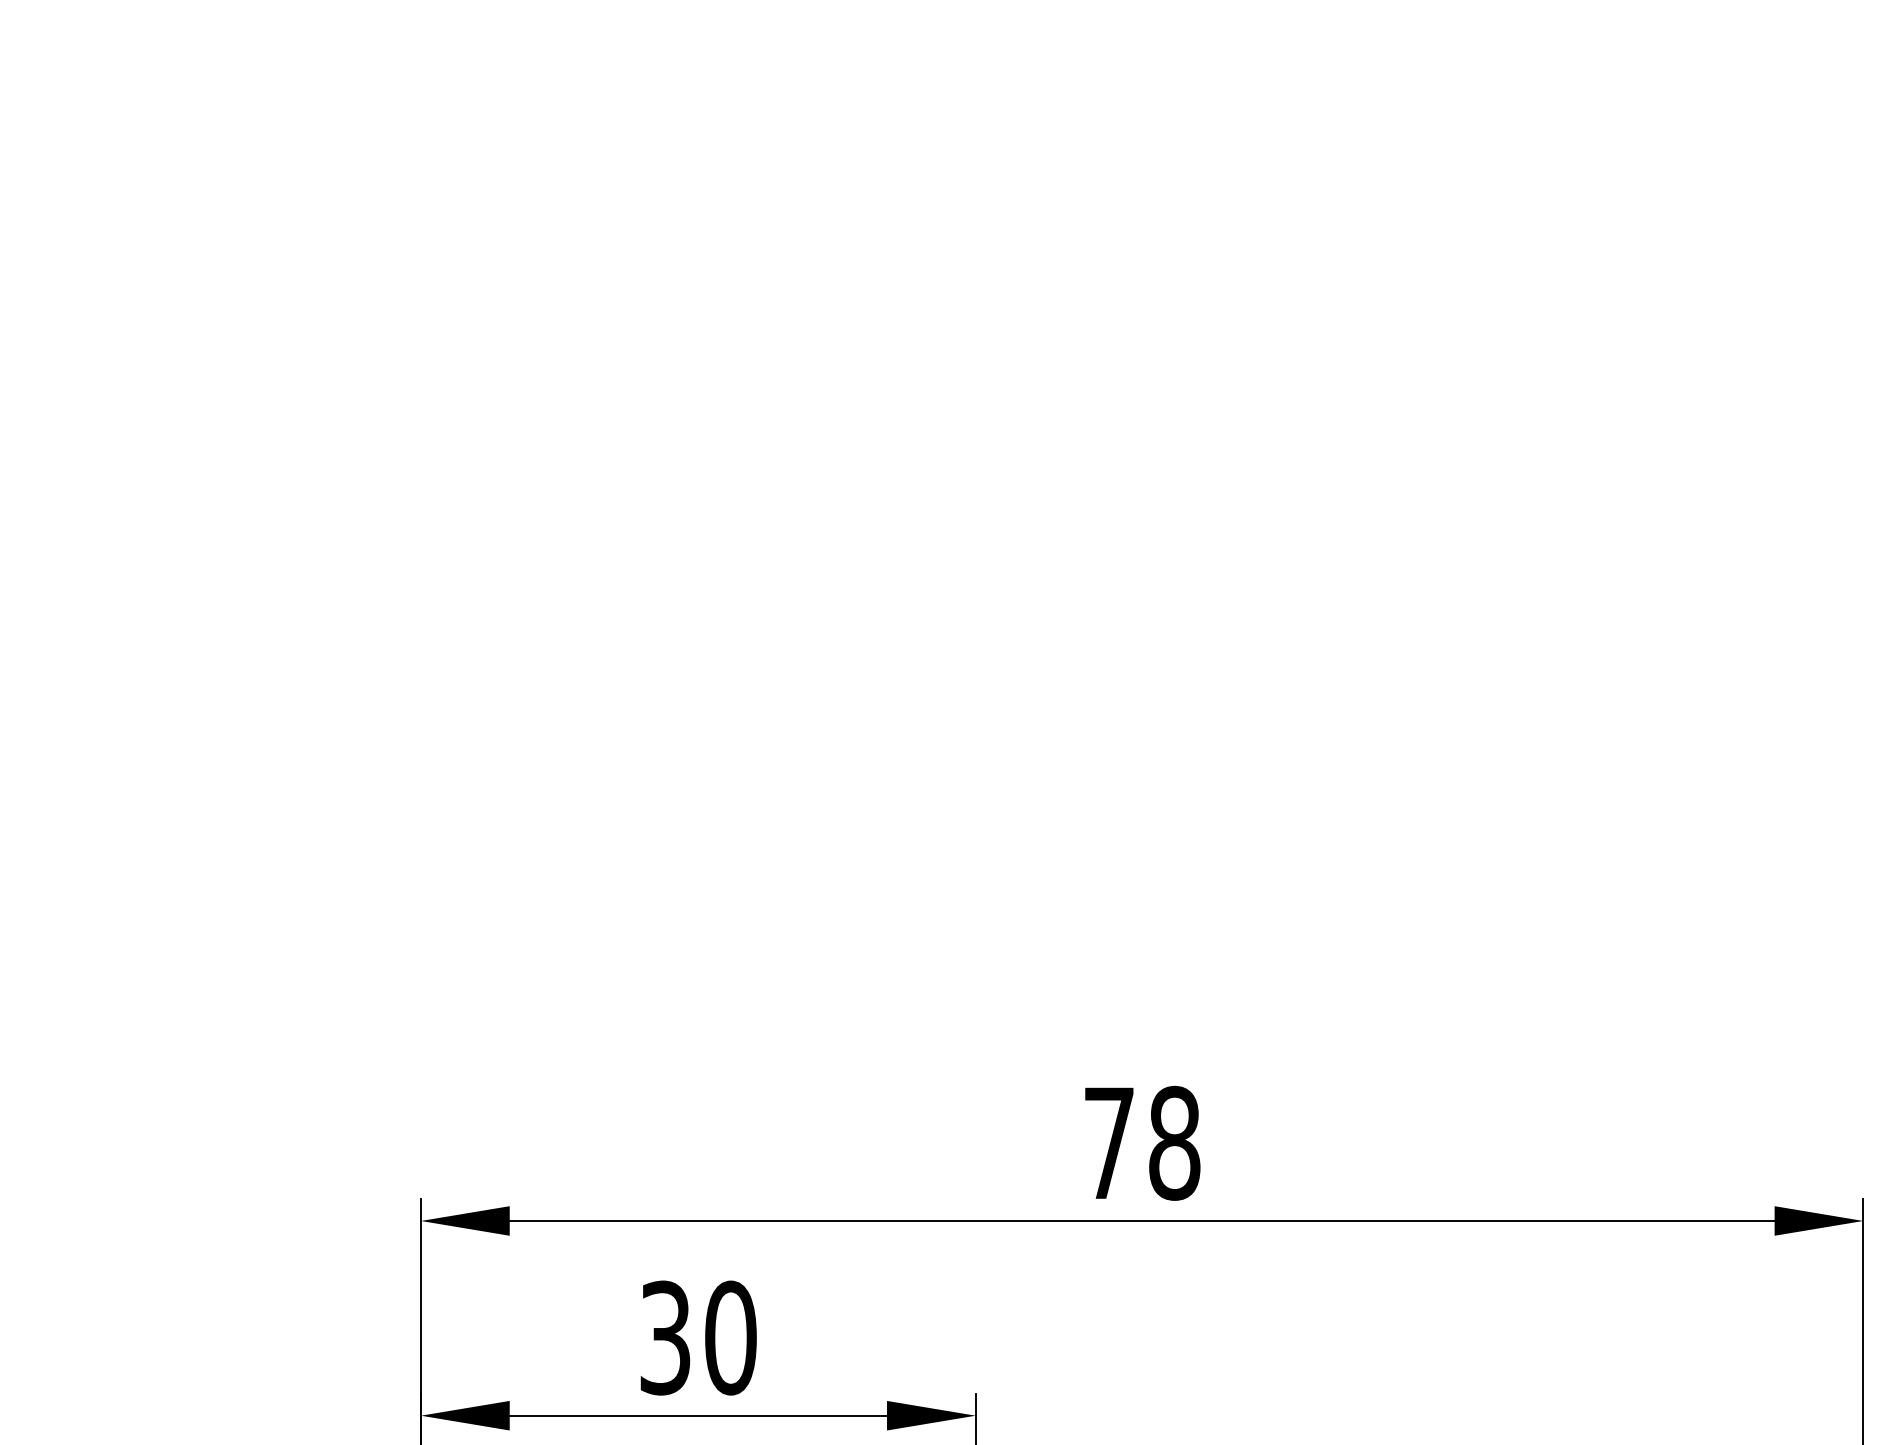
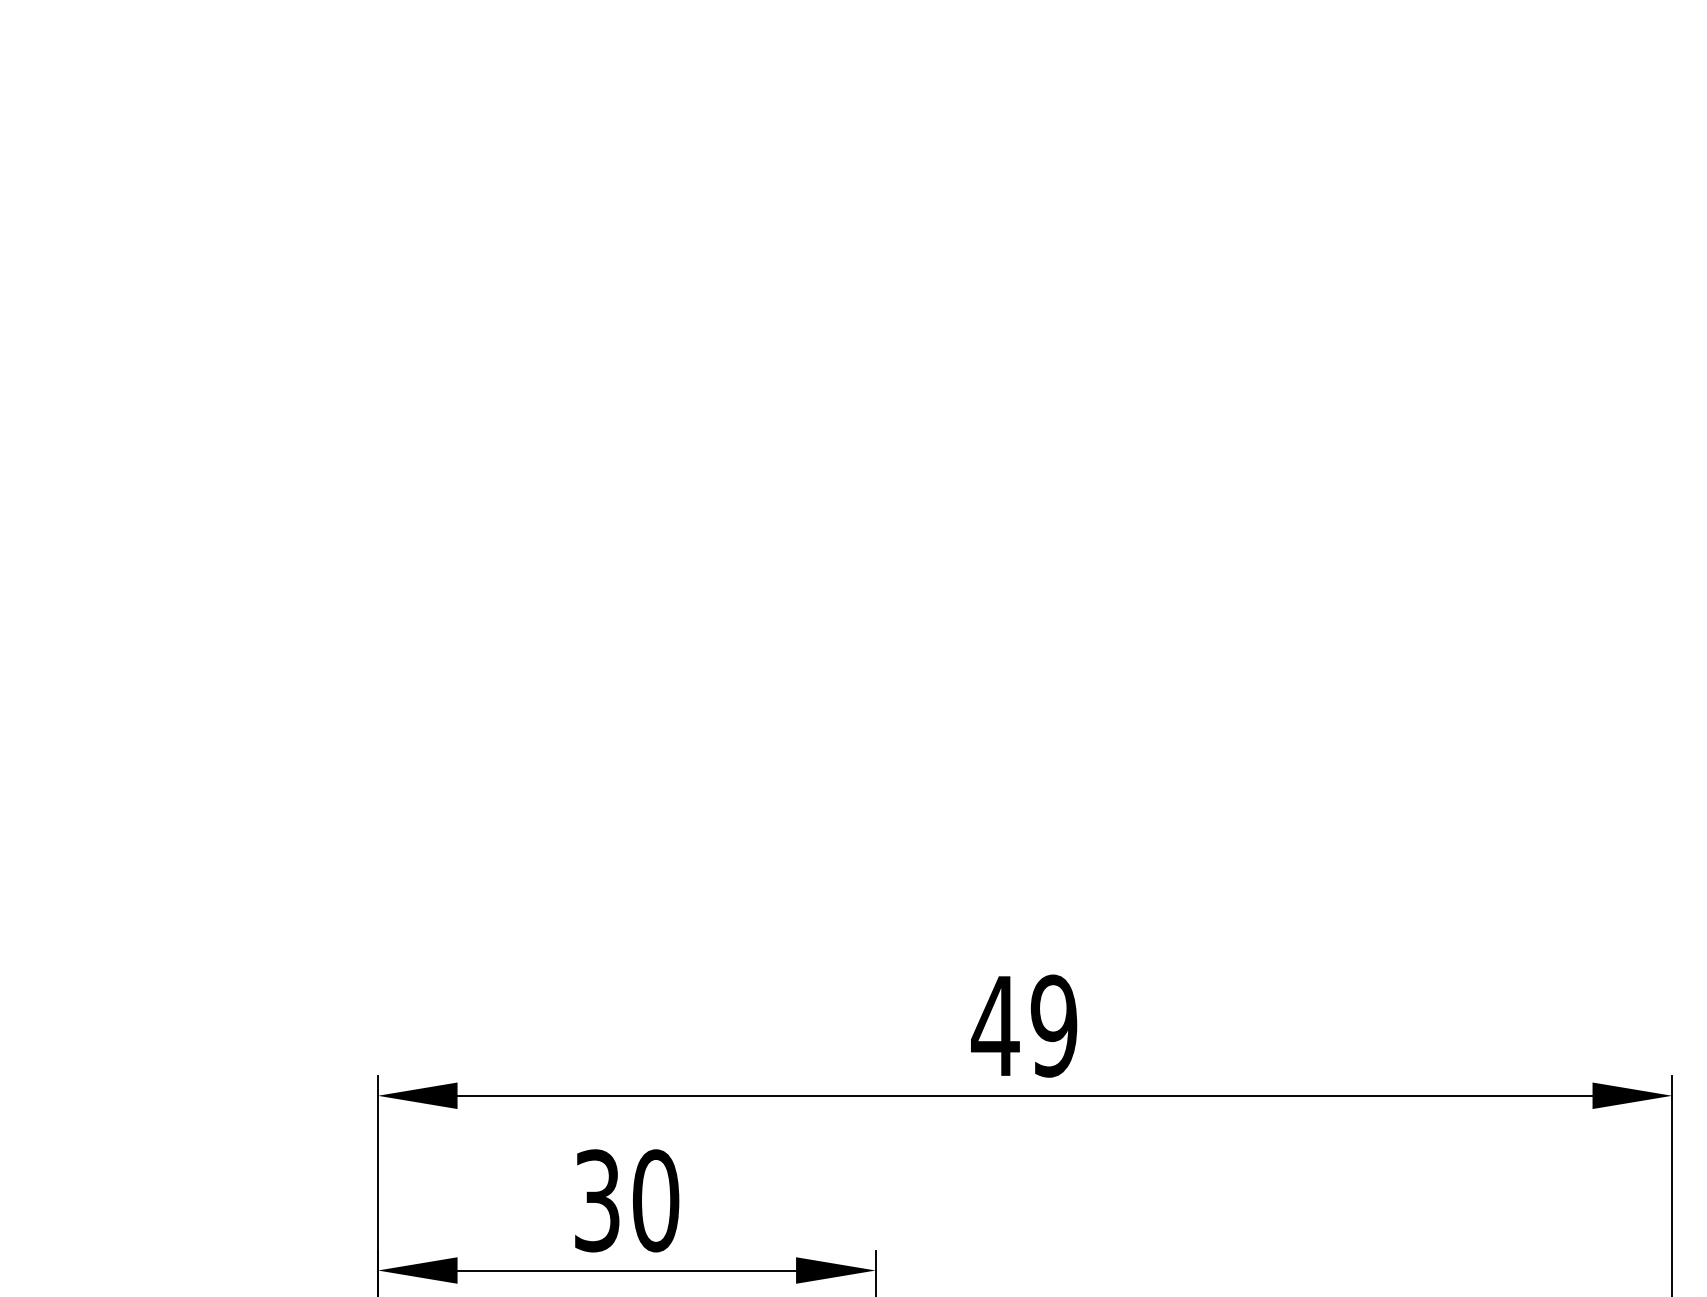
text: (1140, 1142) -> (1023, 1025), 78 -> 49

